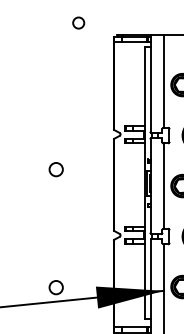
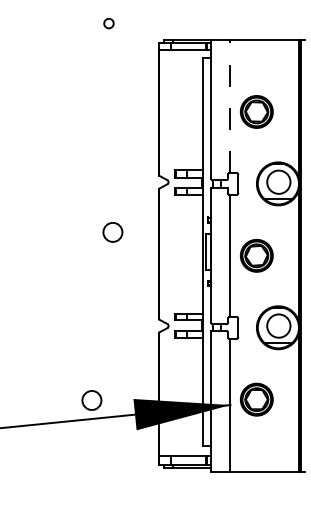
circle: (78, 22) -> (108, 23), size x0.6
line: (164, 81) -> (230, 106), solid -> dashed
circle: (55, 169) -> (112, 232), moved
circle: (55, 287) -> (91, 400), moved

